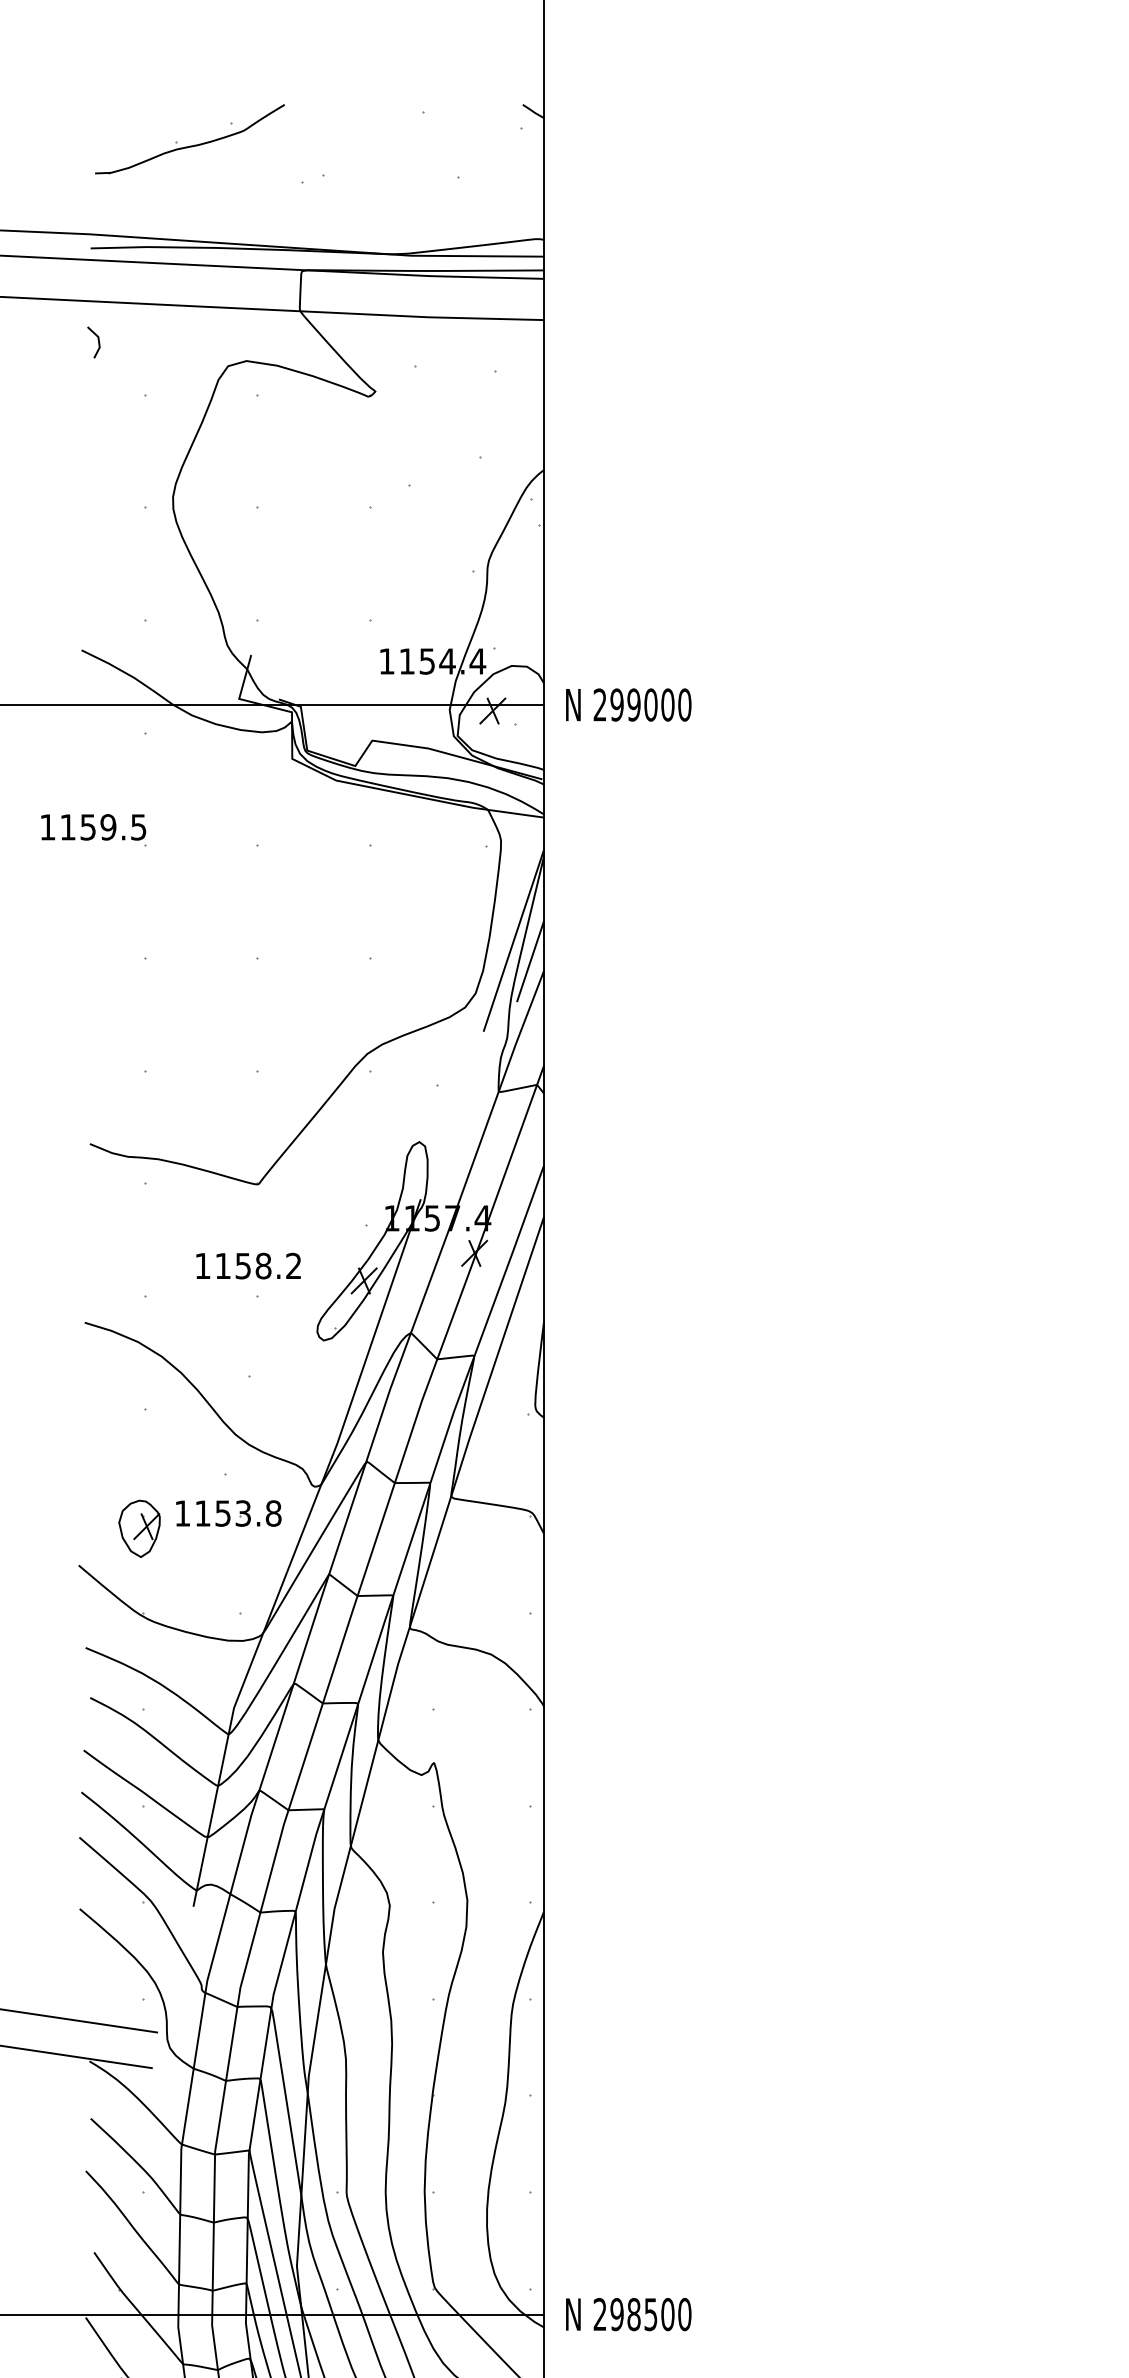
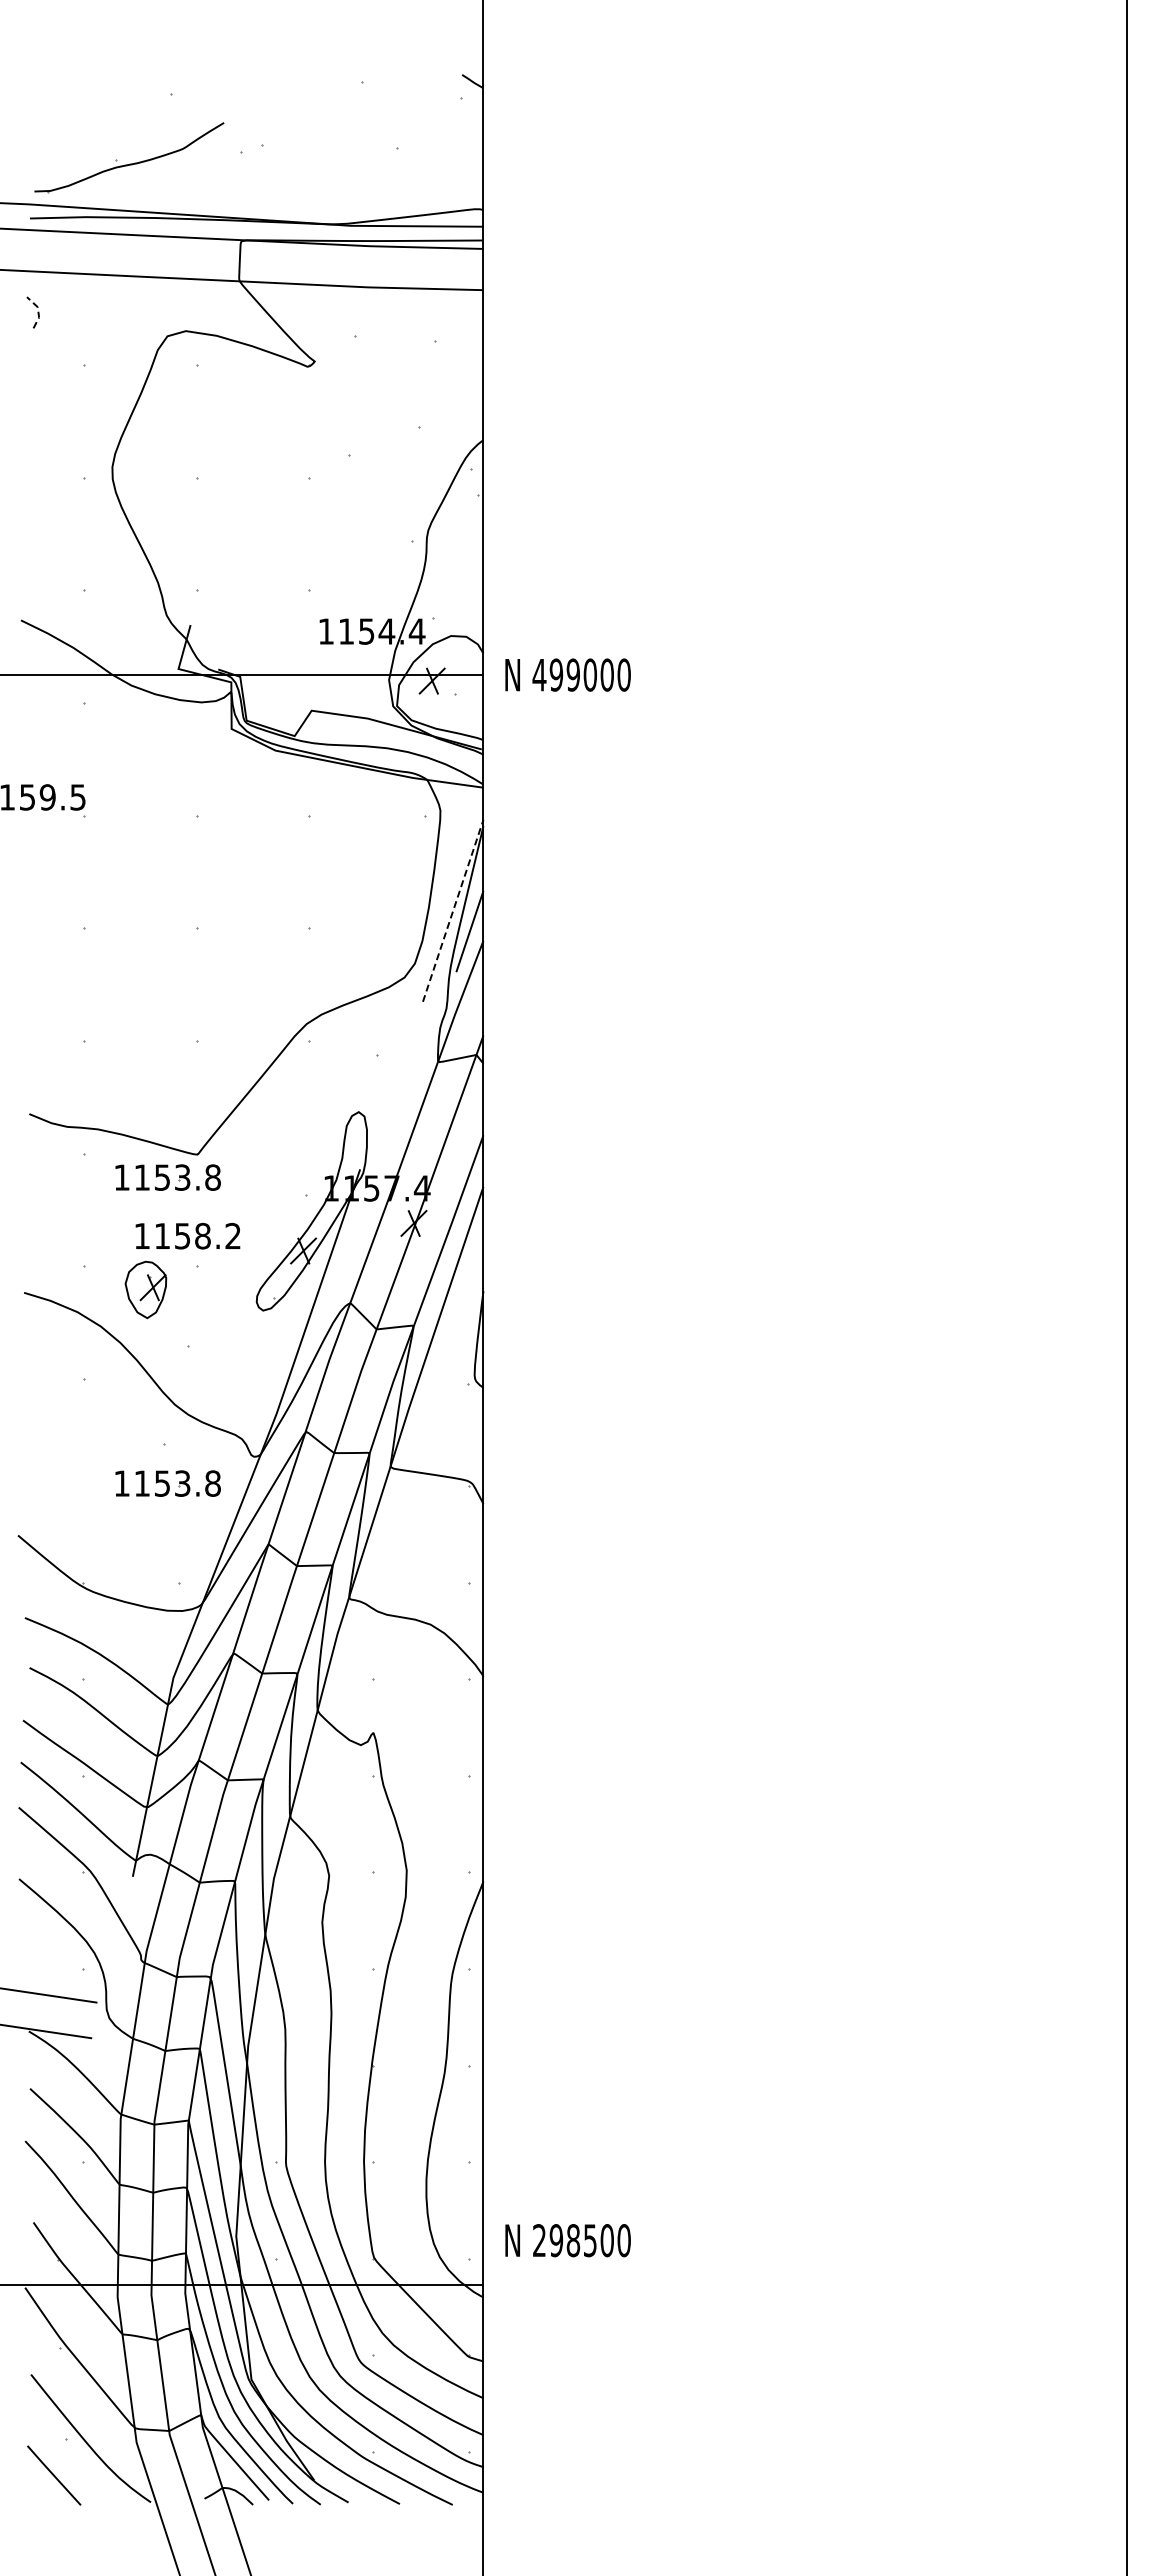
part: (190, 139) -> (129, 157), moved
line: (99, 340) -> (38, 310), solid -> dashed
text: (600, 704) -> (539, 674), 299000 -> 499000
line: (514, 940) -> (453, 910), solid -> dashed
part: (228, 1207) -> (167, 1177), added
part: (139, 1528) -> (145, 1289), moved
text: (628, 2314) -> (567, 2240), moved

